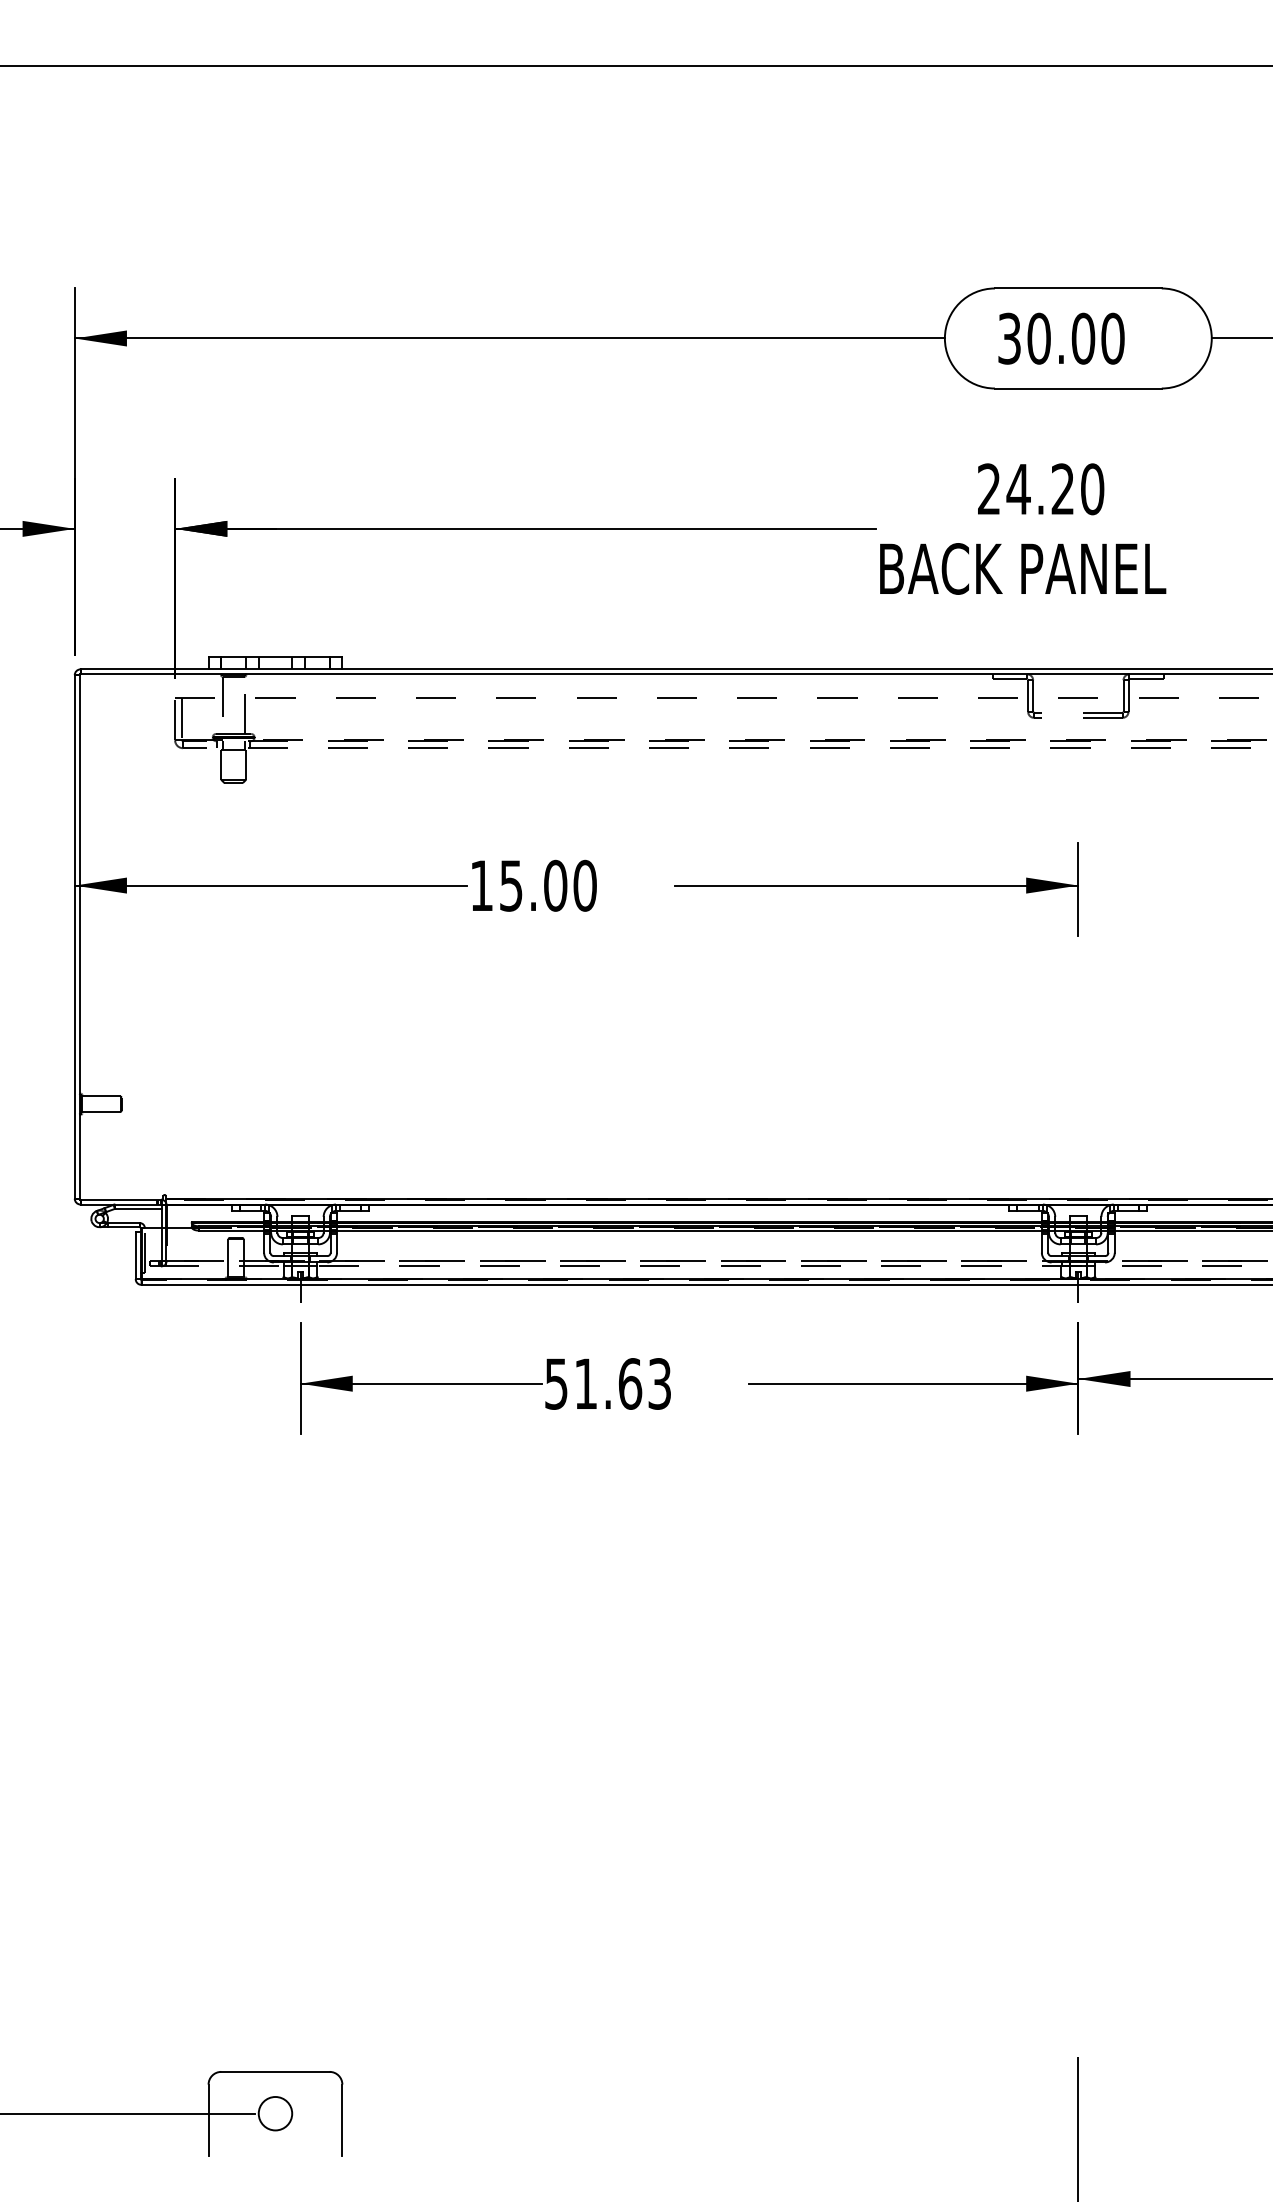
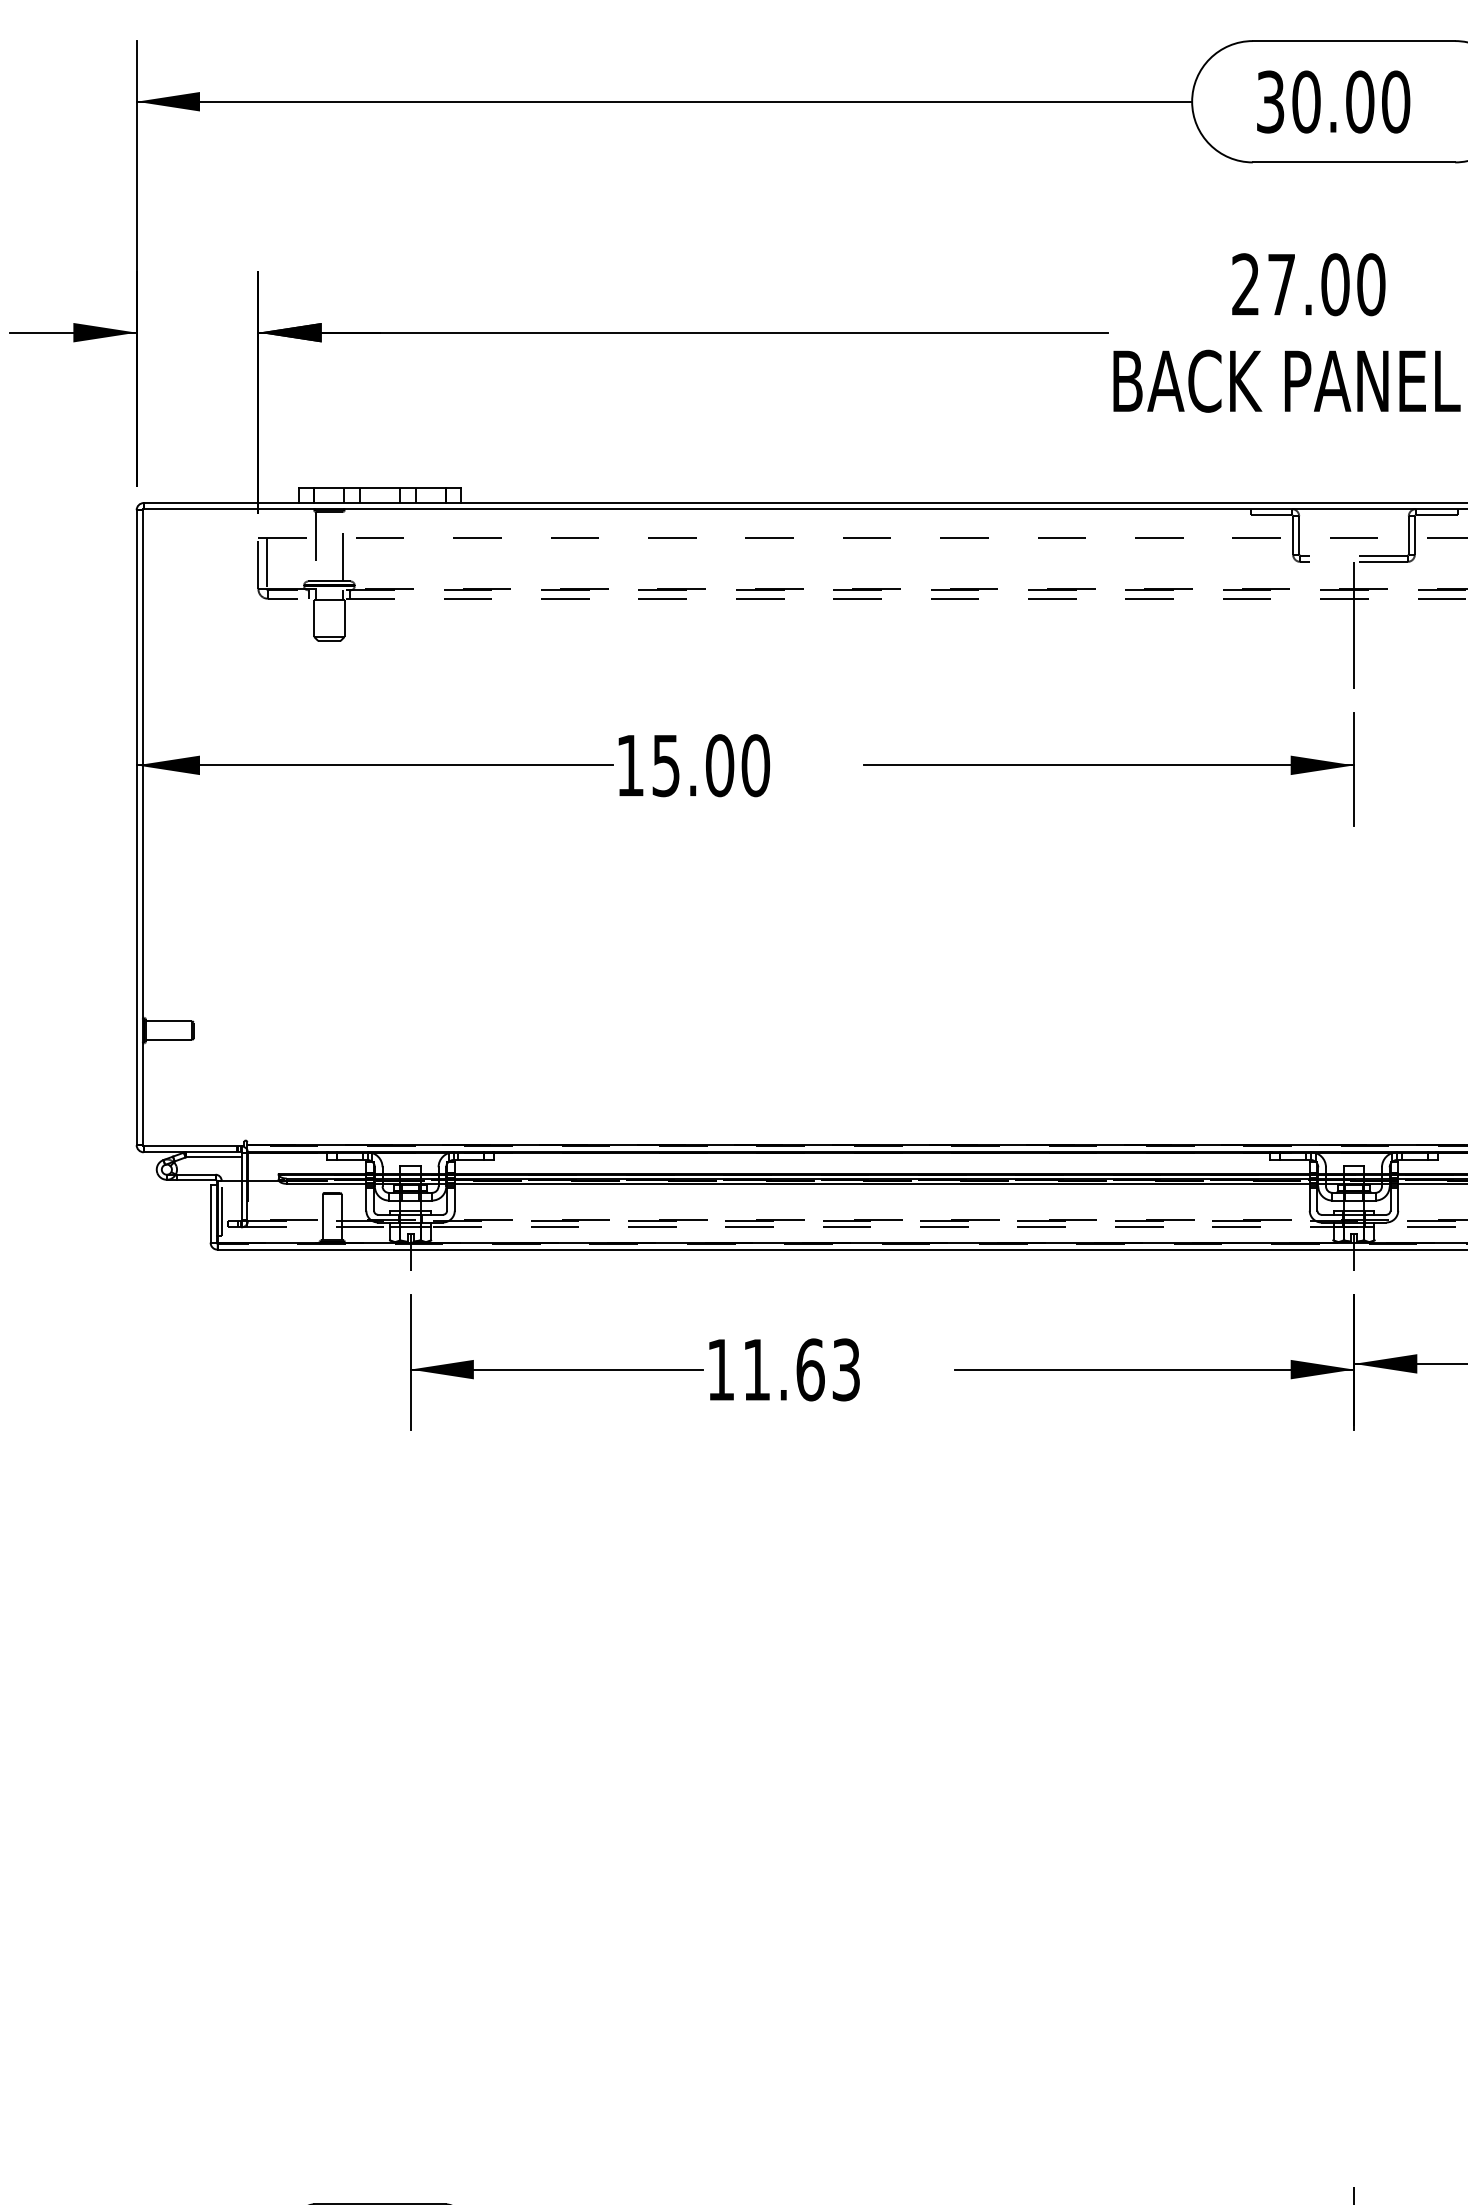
text: (1040, 489) -> (1308, 284), 24.20 -> 27.00
line: (1078, 769) -> (1354, 624), added
text: (556, 1383) -> (721, 1369), 51.63 -> 11.63

